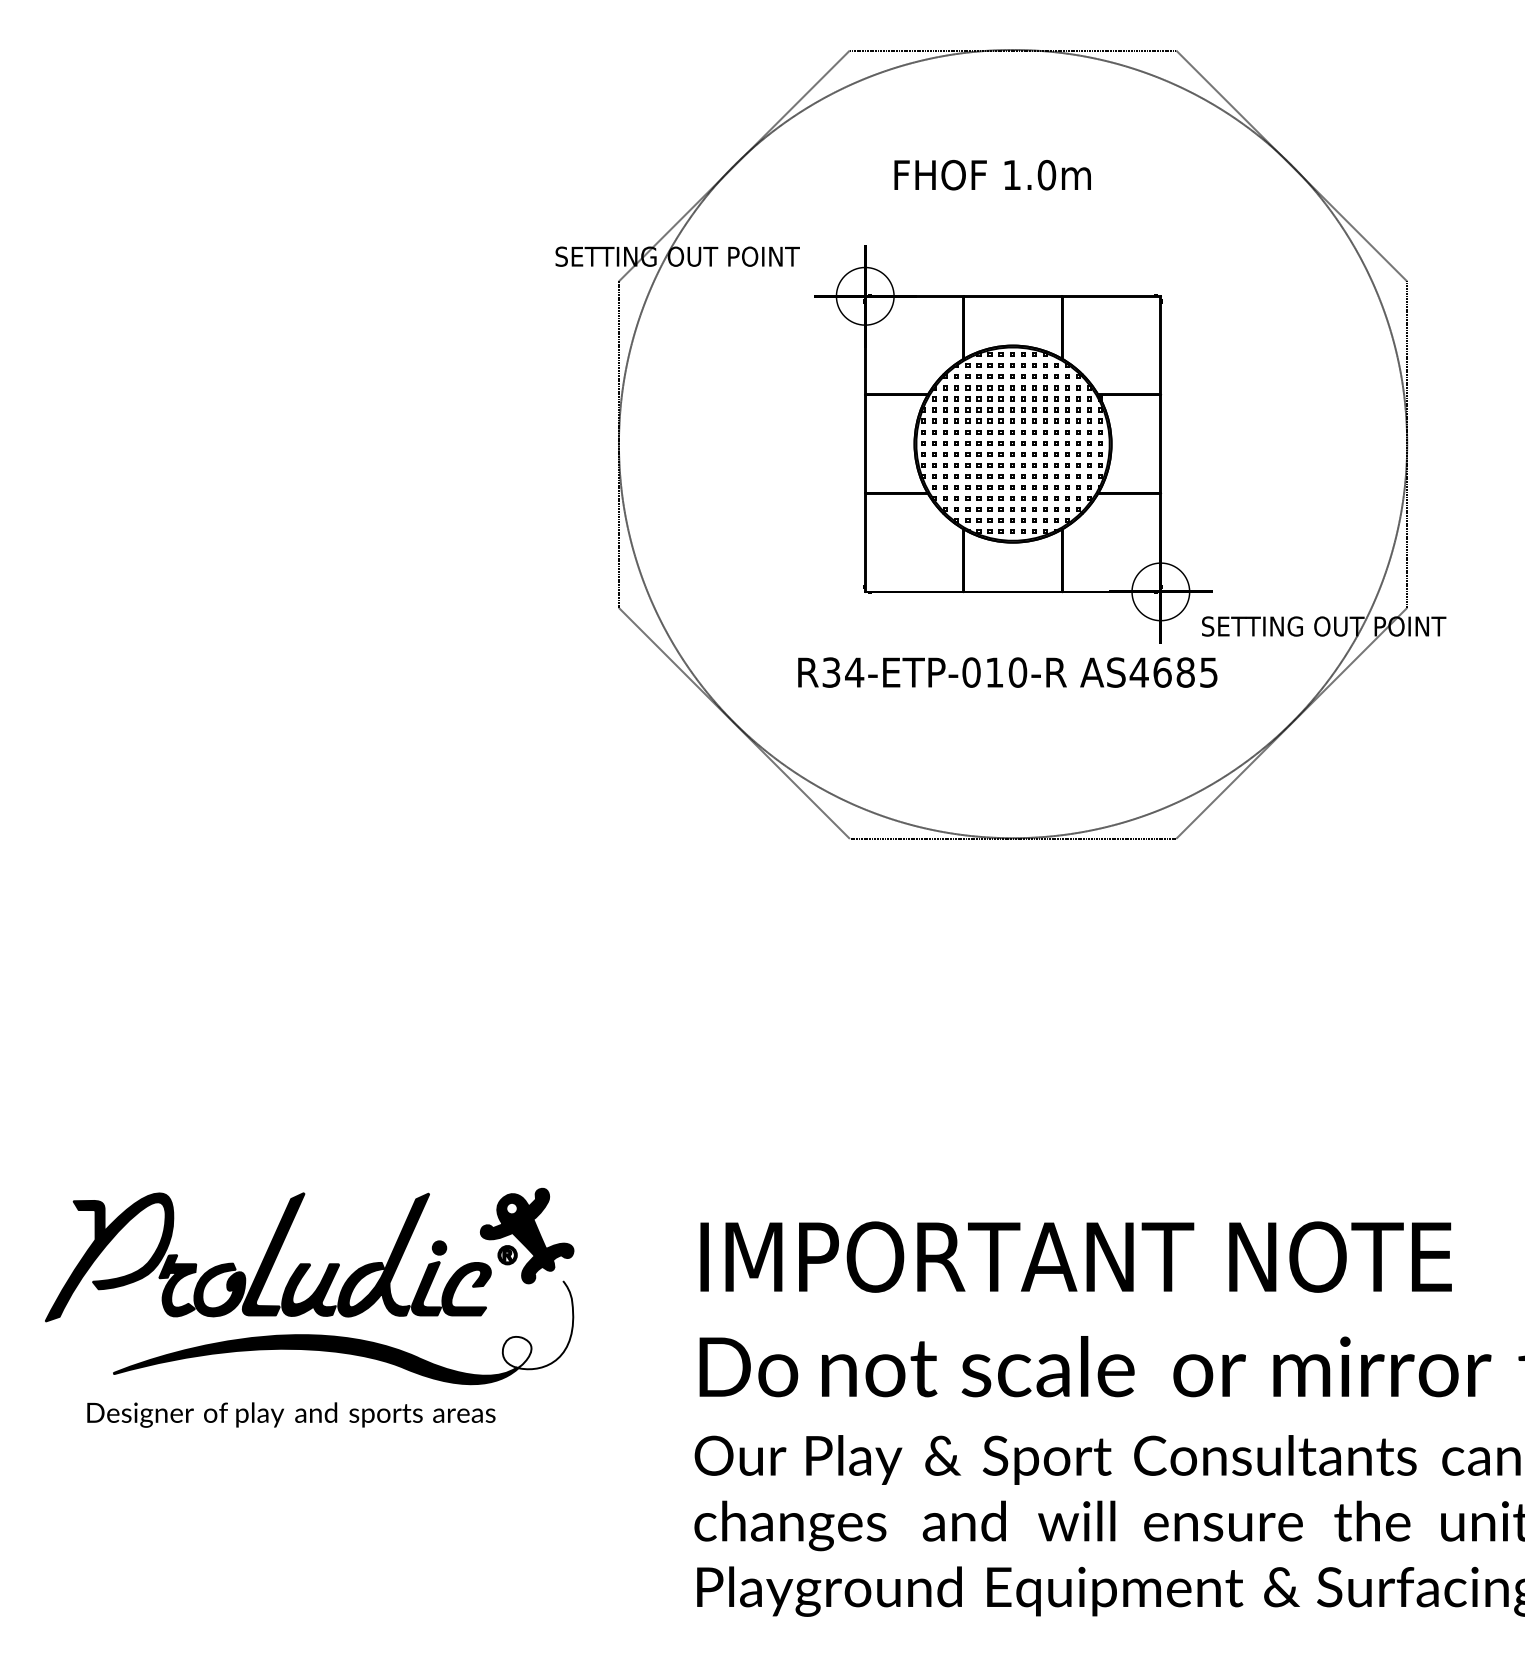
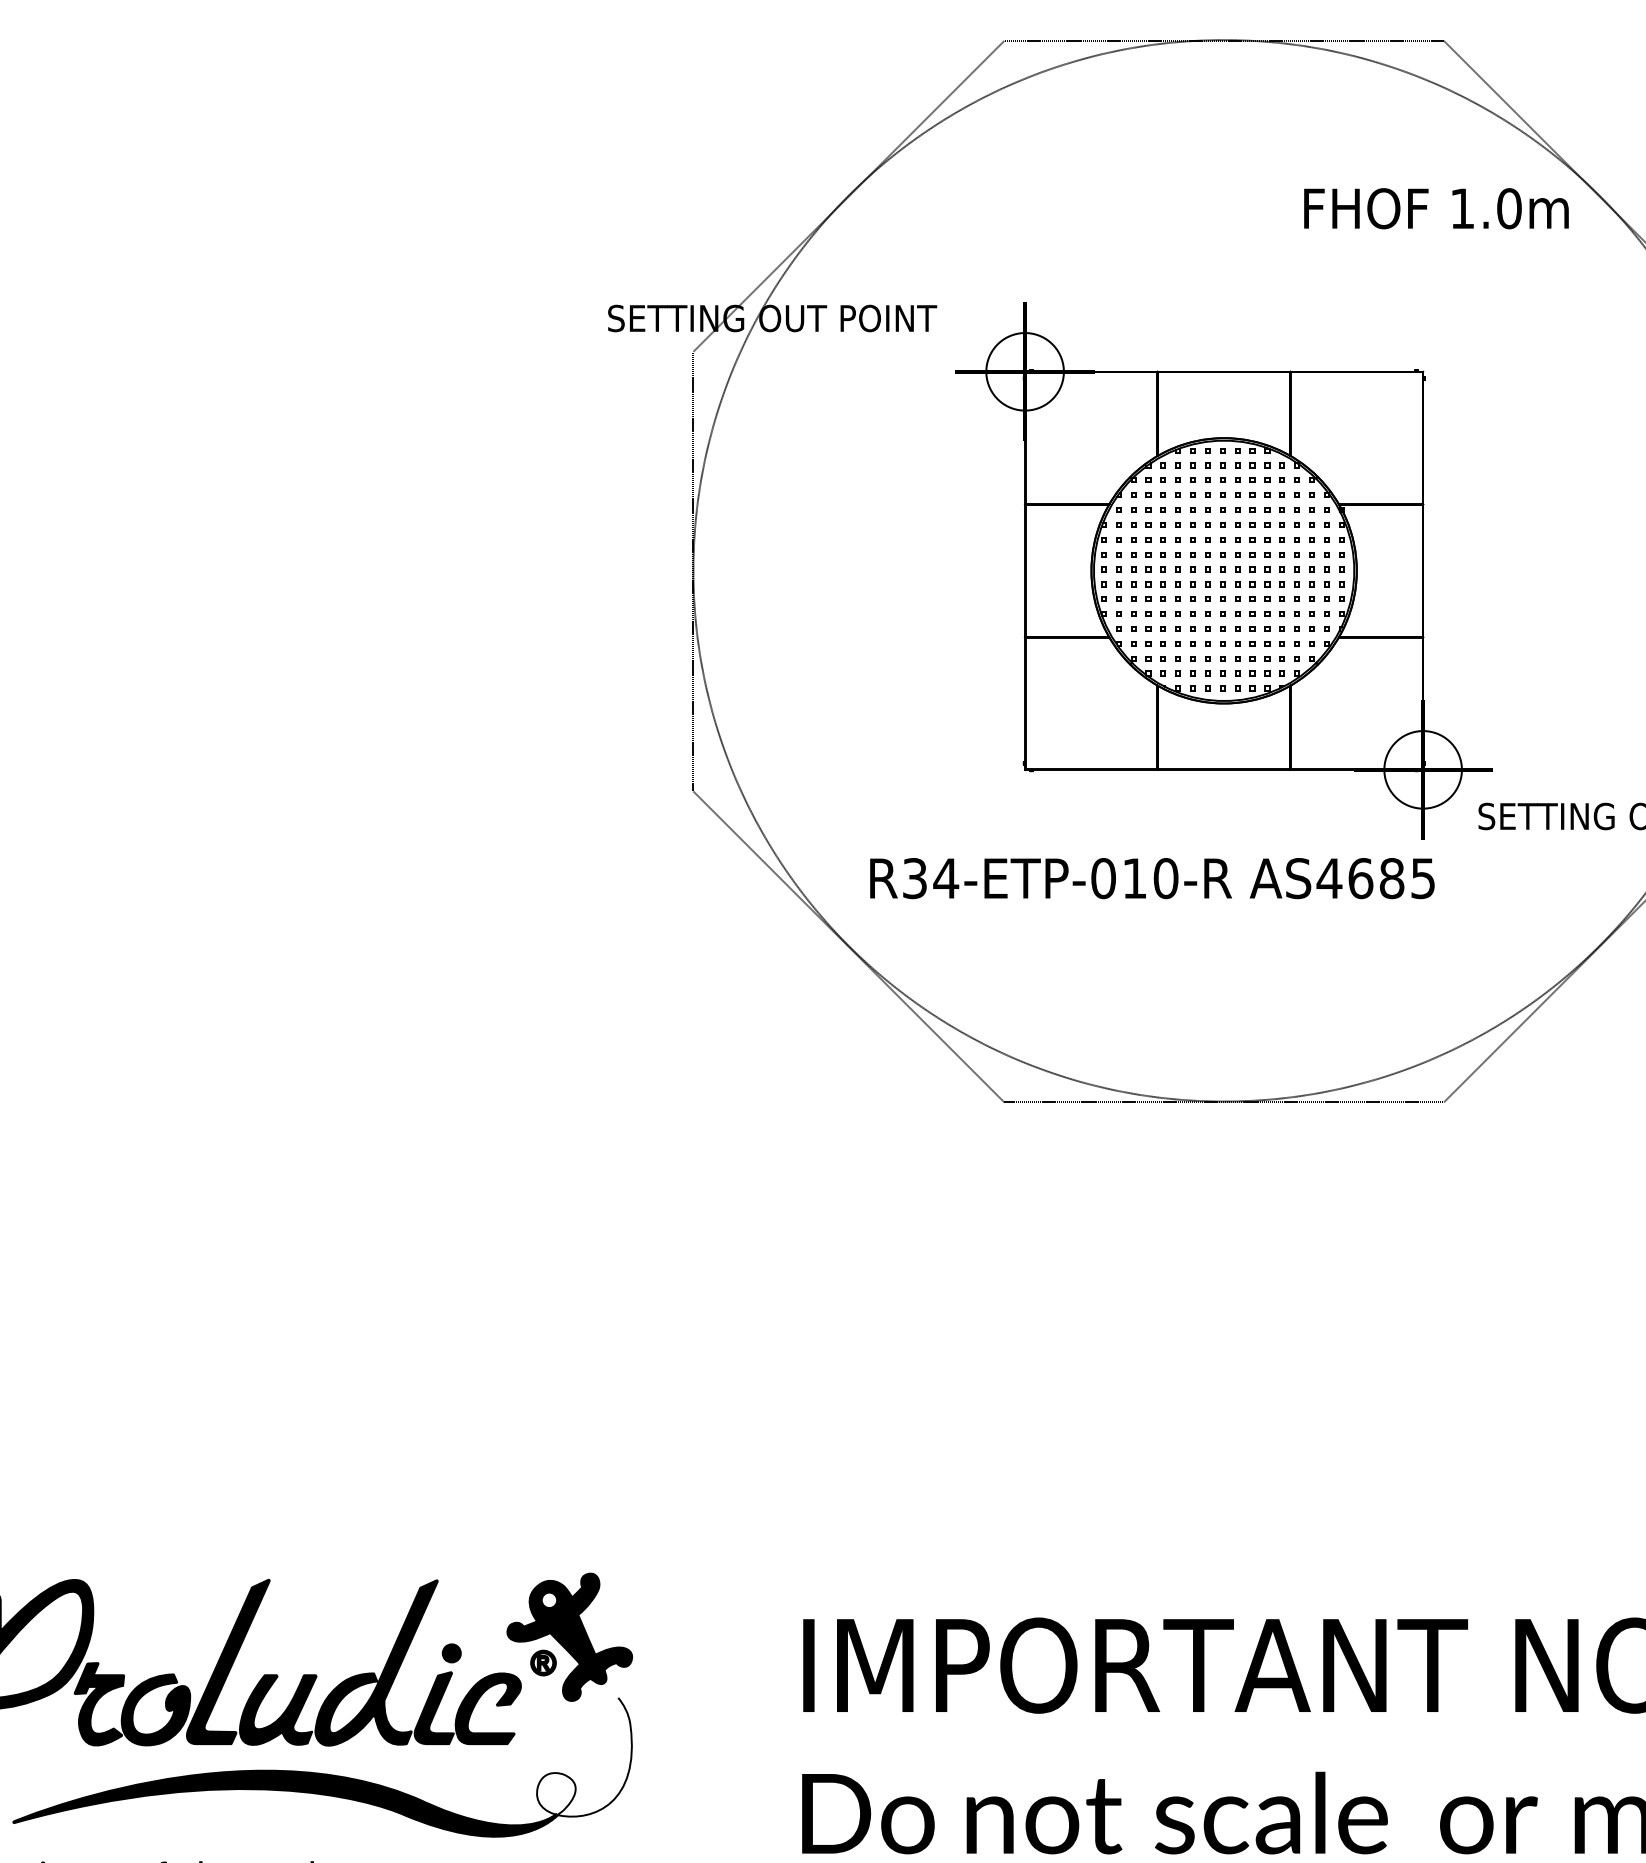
text: (992, 175) -> (1436, 209), moved
text: (1007, 672) -> (1152, 878), moved

